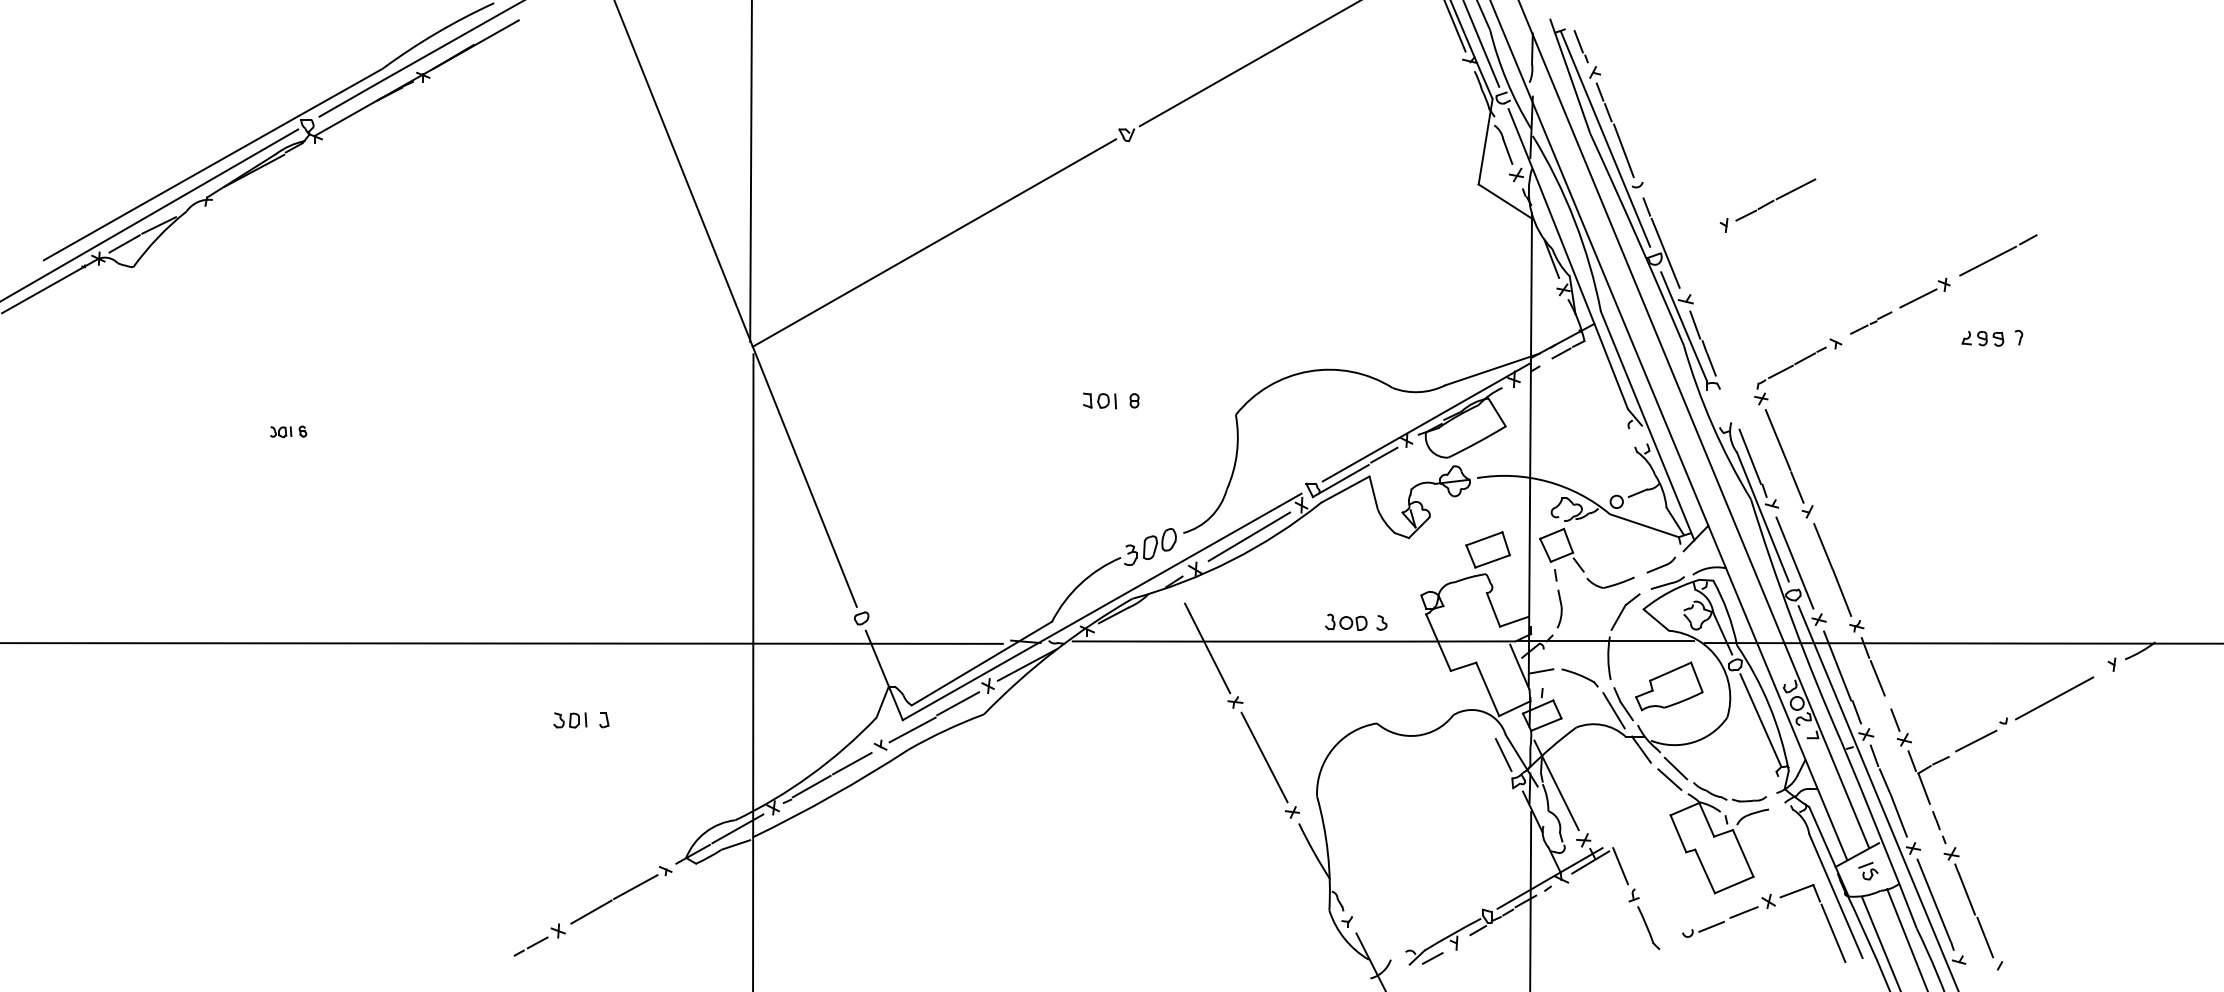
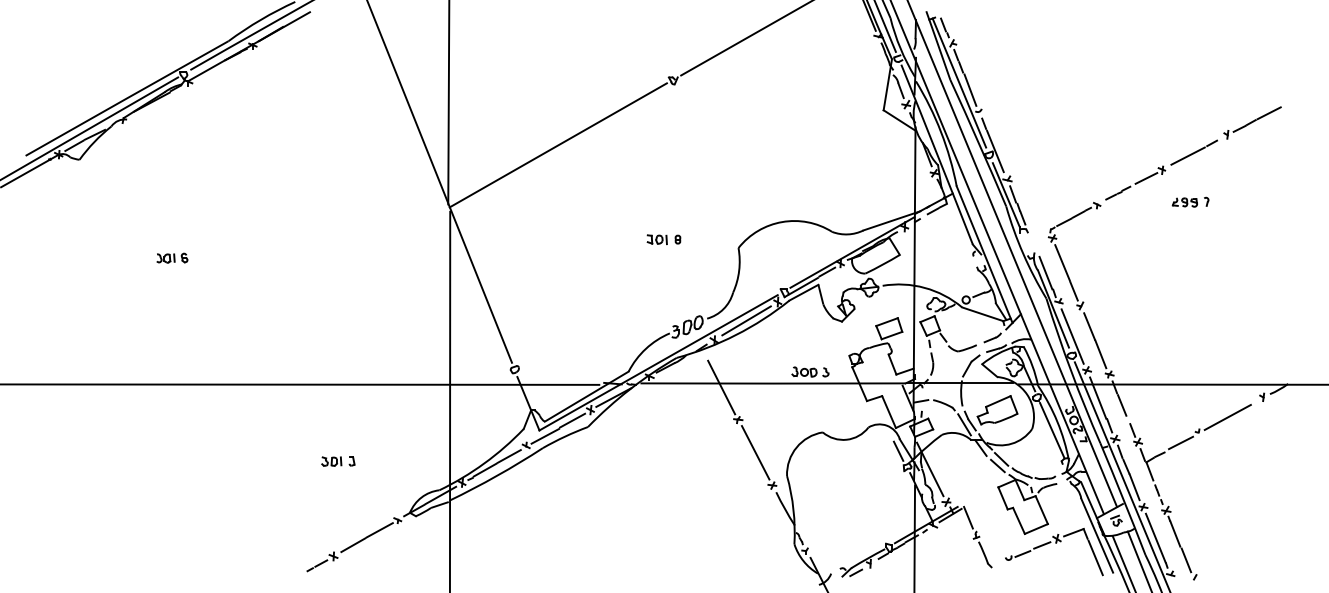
part: (1767, 204) -> (1252, 122), moved
part: (288, 430) -> (172, 257), size x1.43
part: (581, 720) -> (338, 461), moved

